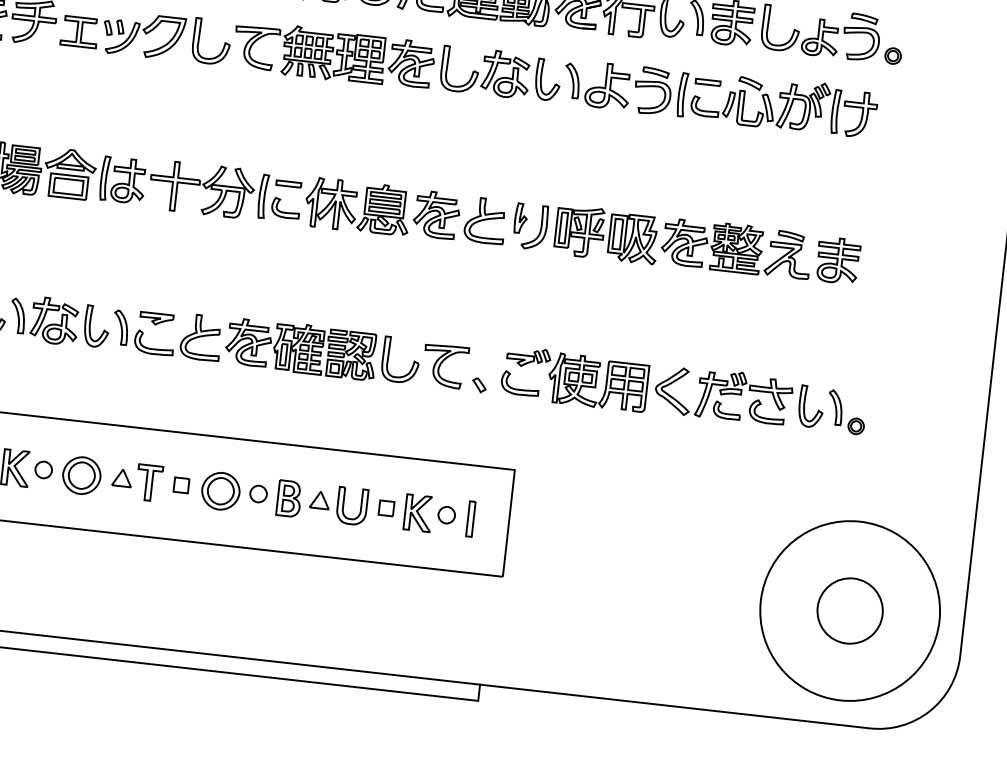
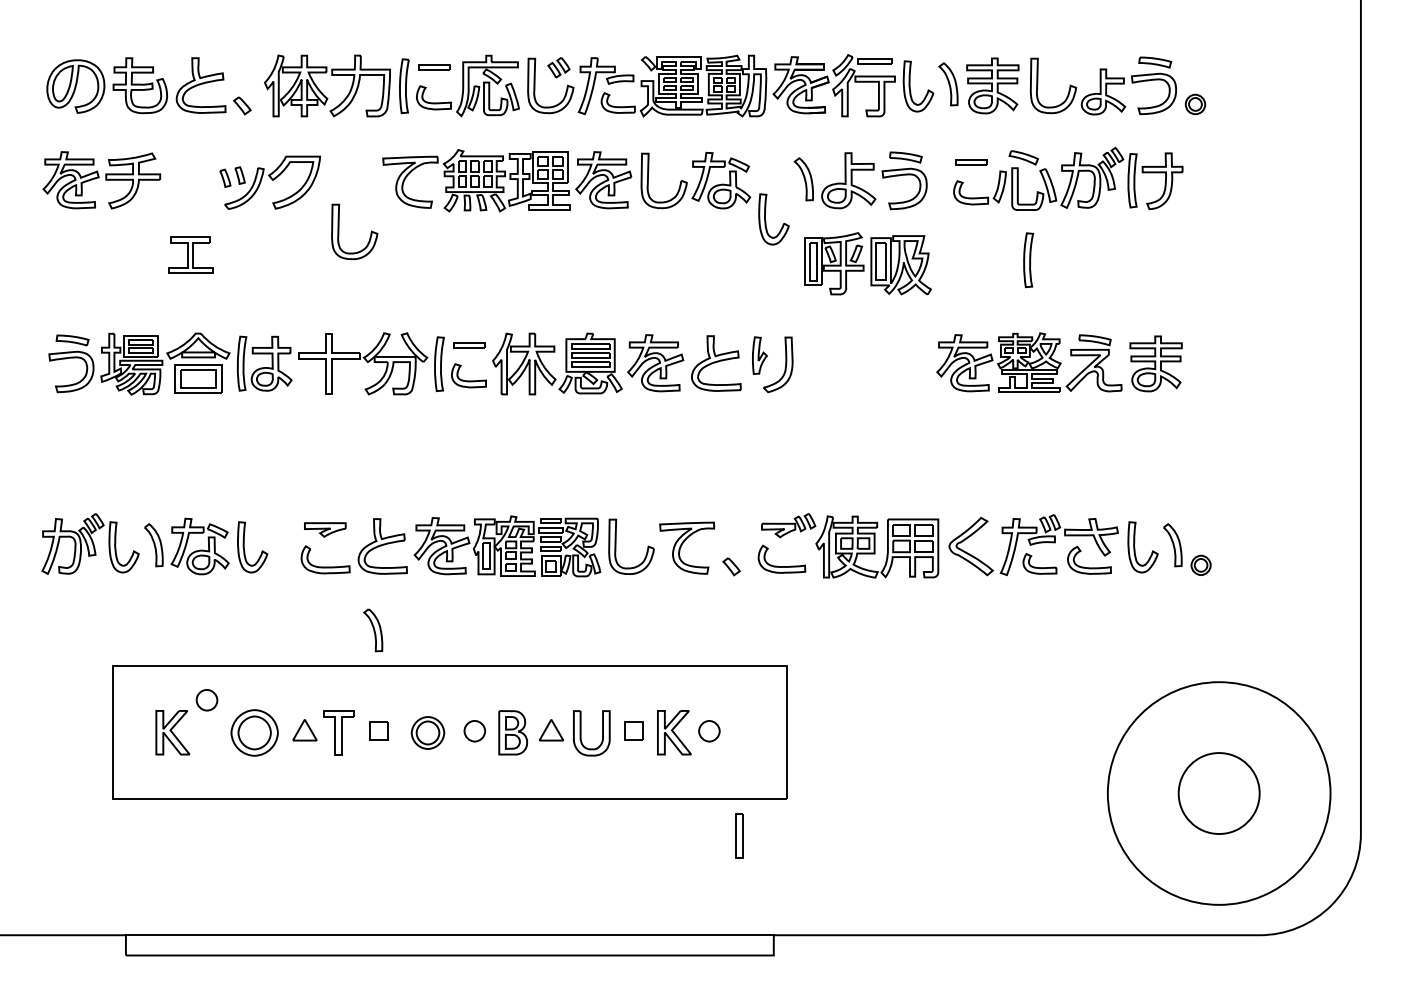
part: (79, 31) -> (190, 254), moved
part: (199, 40) -> (339, 231), moved
part: (541, 80) -> (766, 220), moved
part: (682, 95) -> (1028, 260), moved
part: (606, 234) -> (867, 263), moved
part: (121, 327) -> (373, 630), moved
part: (43, 470) -> (206, 700), moved
part: (220, 490) -> (427, 732), size x0.7
part: (470, 518) -> (739, 835), moved

